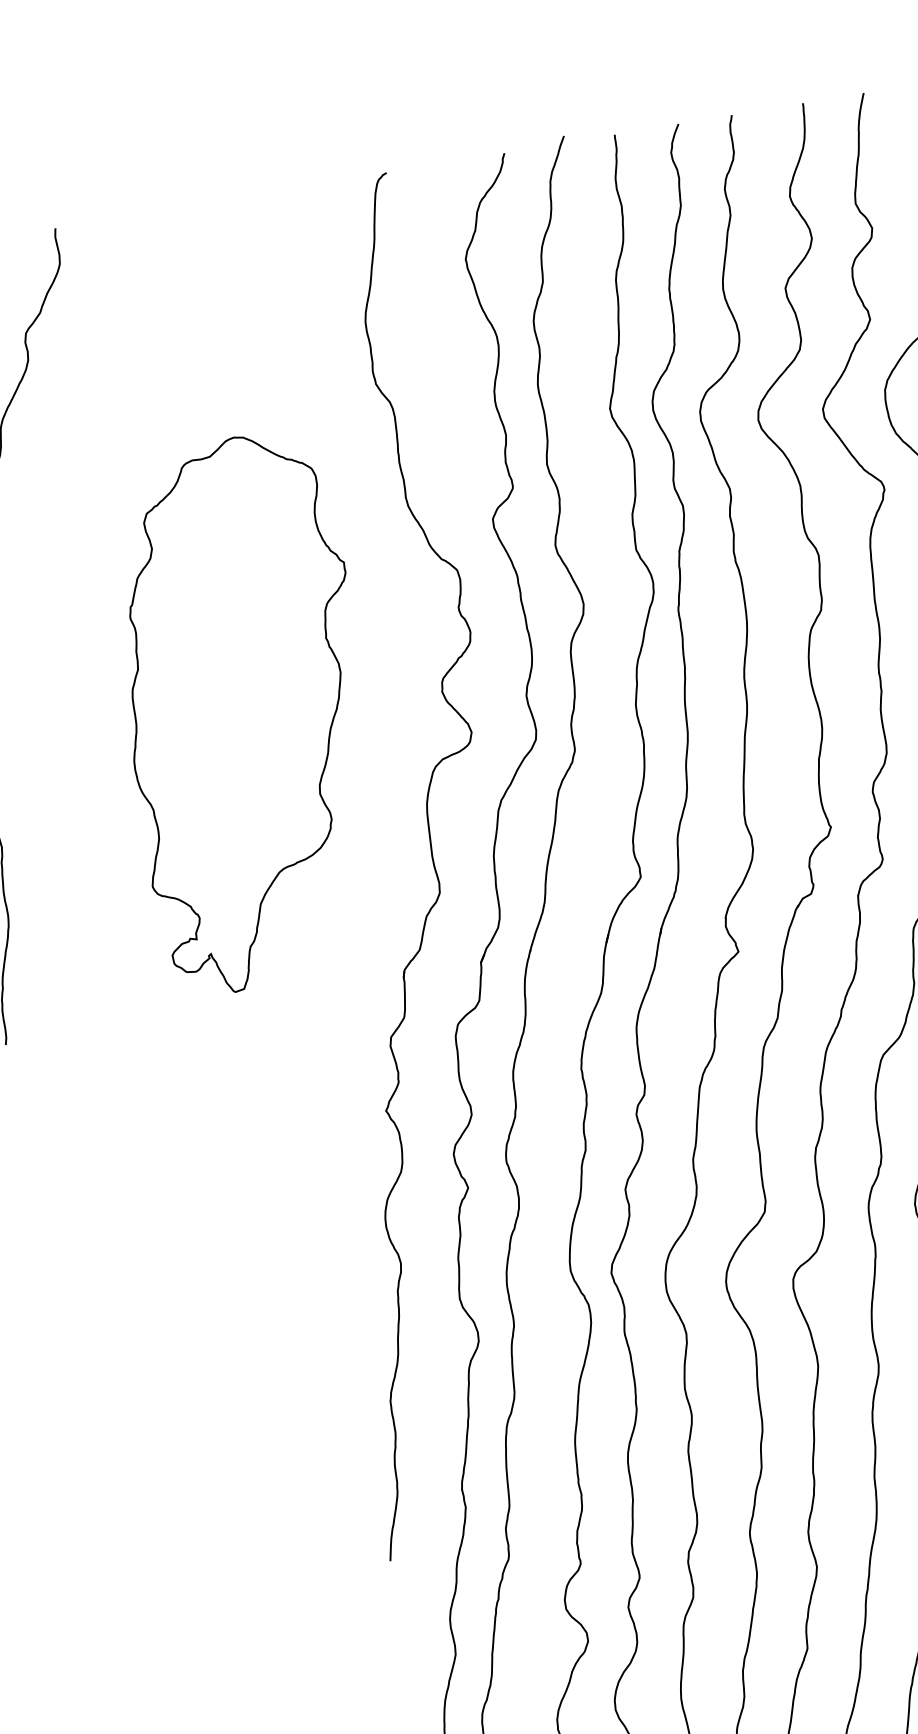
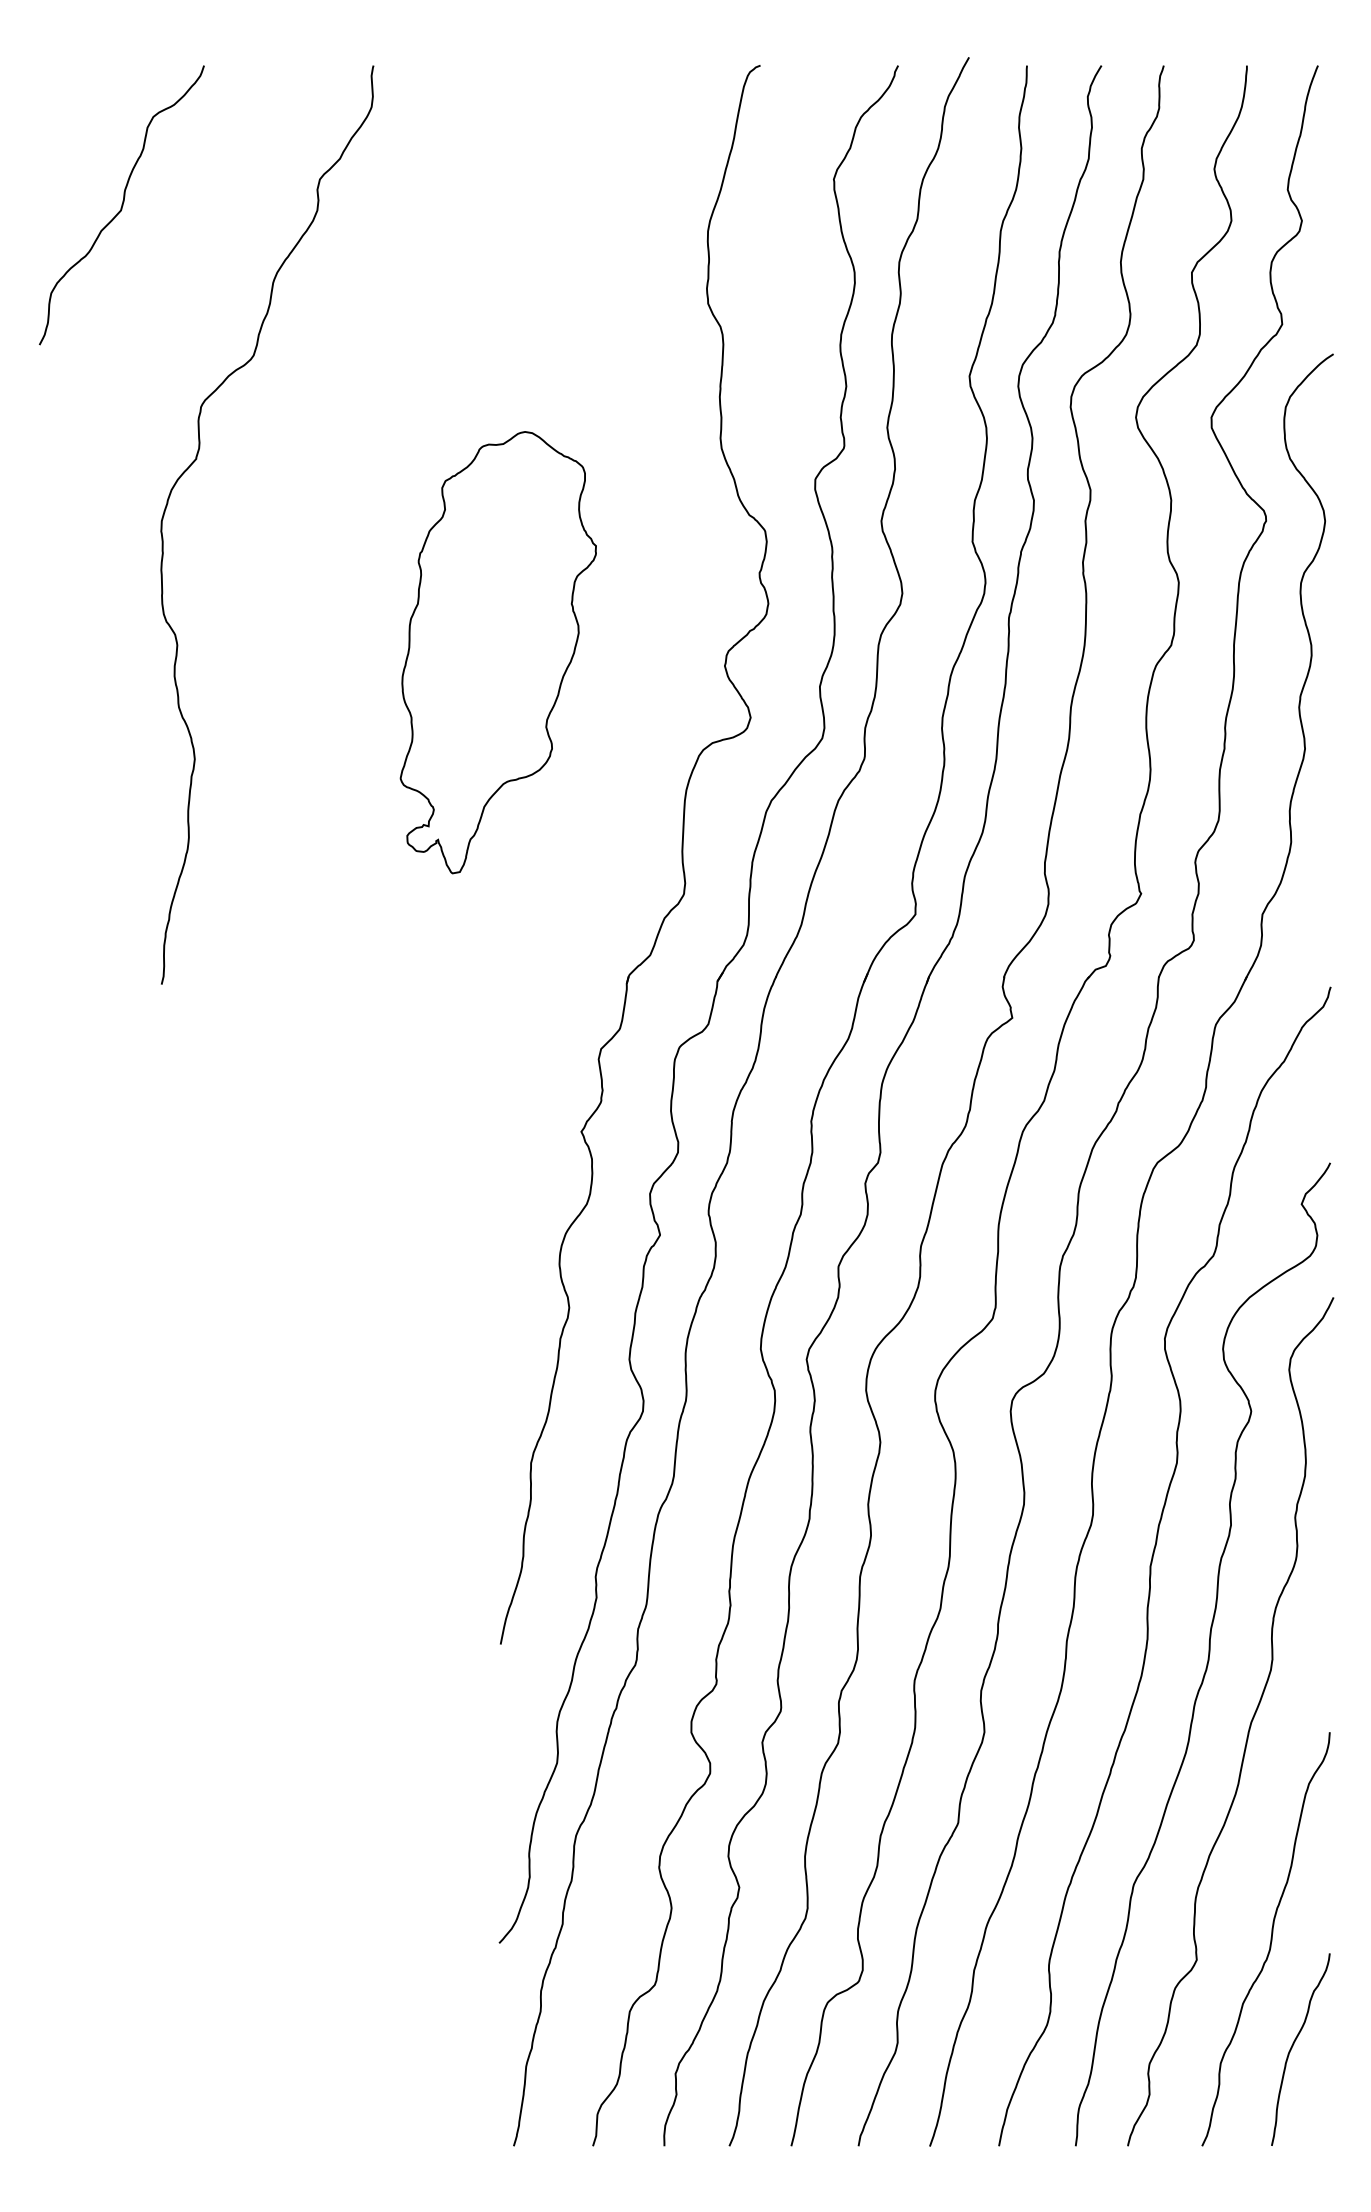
part: (246, 712) -> (498, 652), size x0.7

